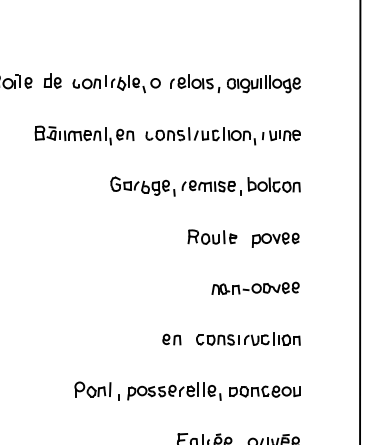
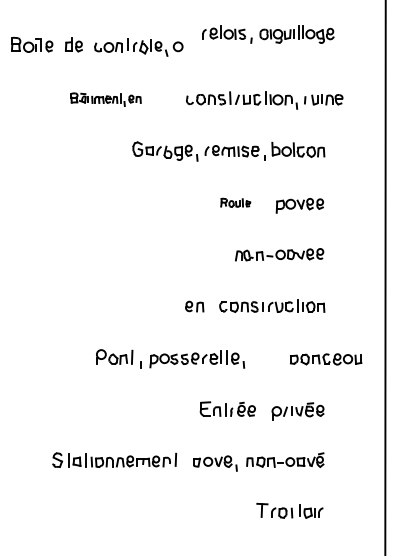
part: (235, 83) -> (268, 34), moved
part: (83, 135) -> (105, 99), size x0.7
part: (222, 136) -> (264, 100), moved
part: (212, 236) -> (235, 202), size x0.6
part: (265, 391) -> (326, 359), moved

